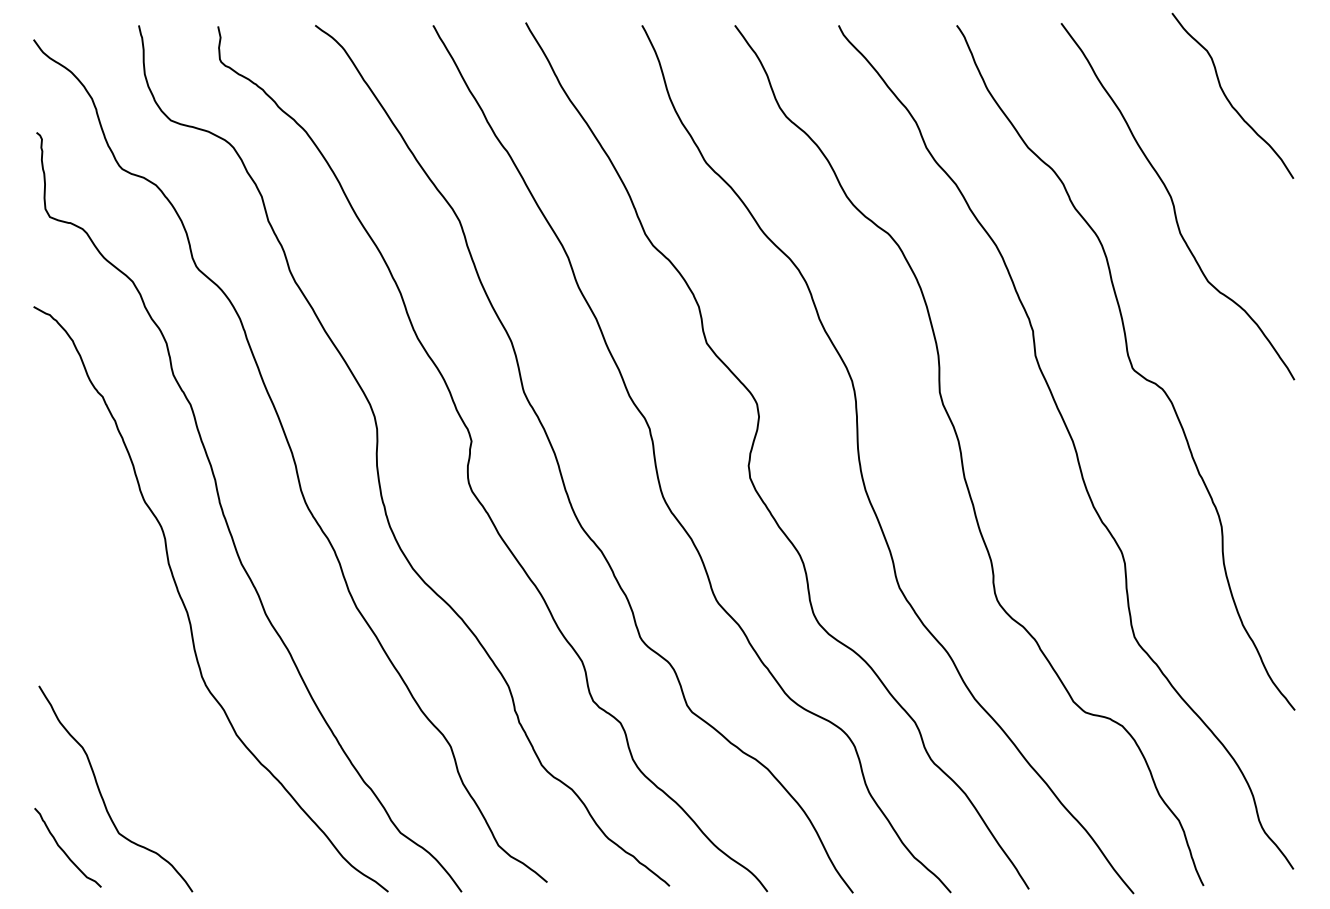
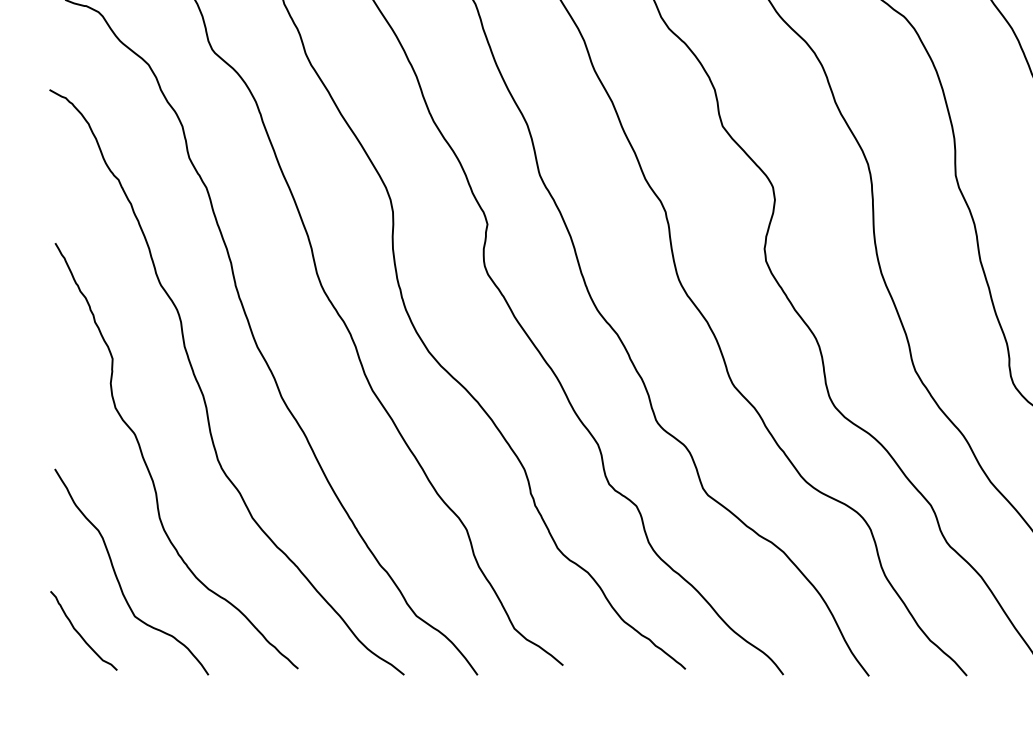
curve: (133, 686) -> (149, 469), added

